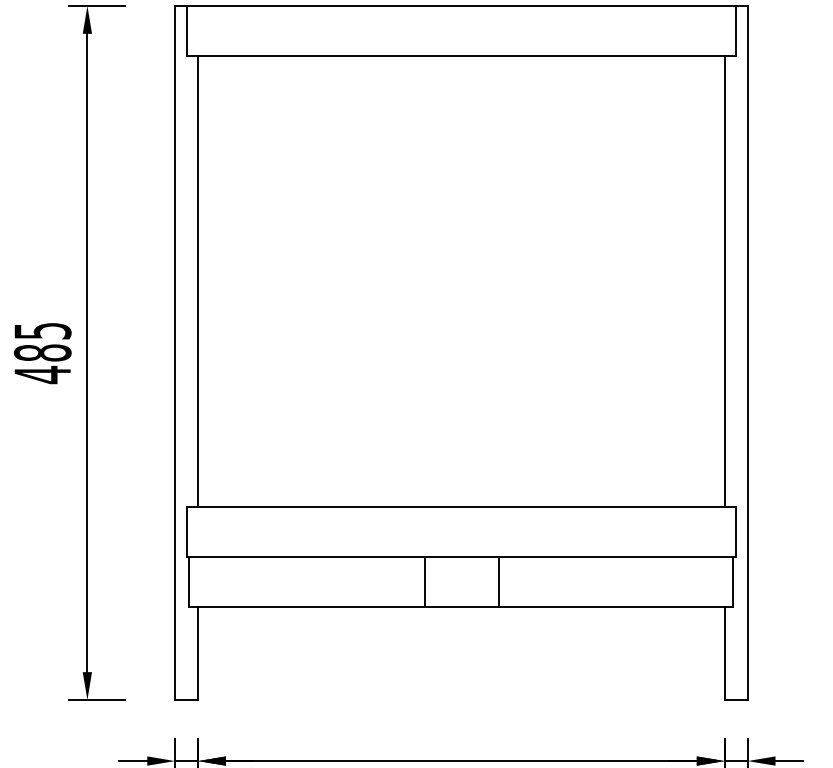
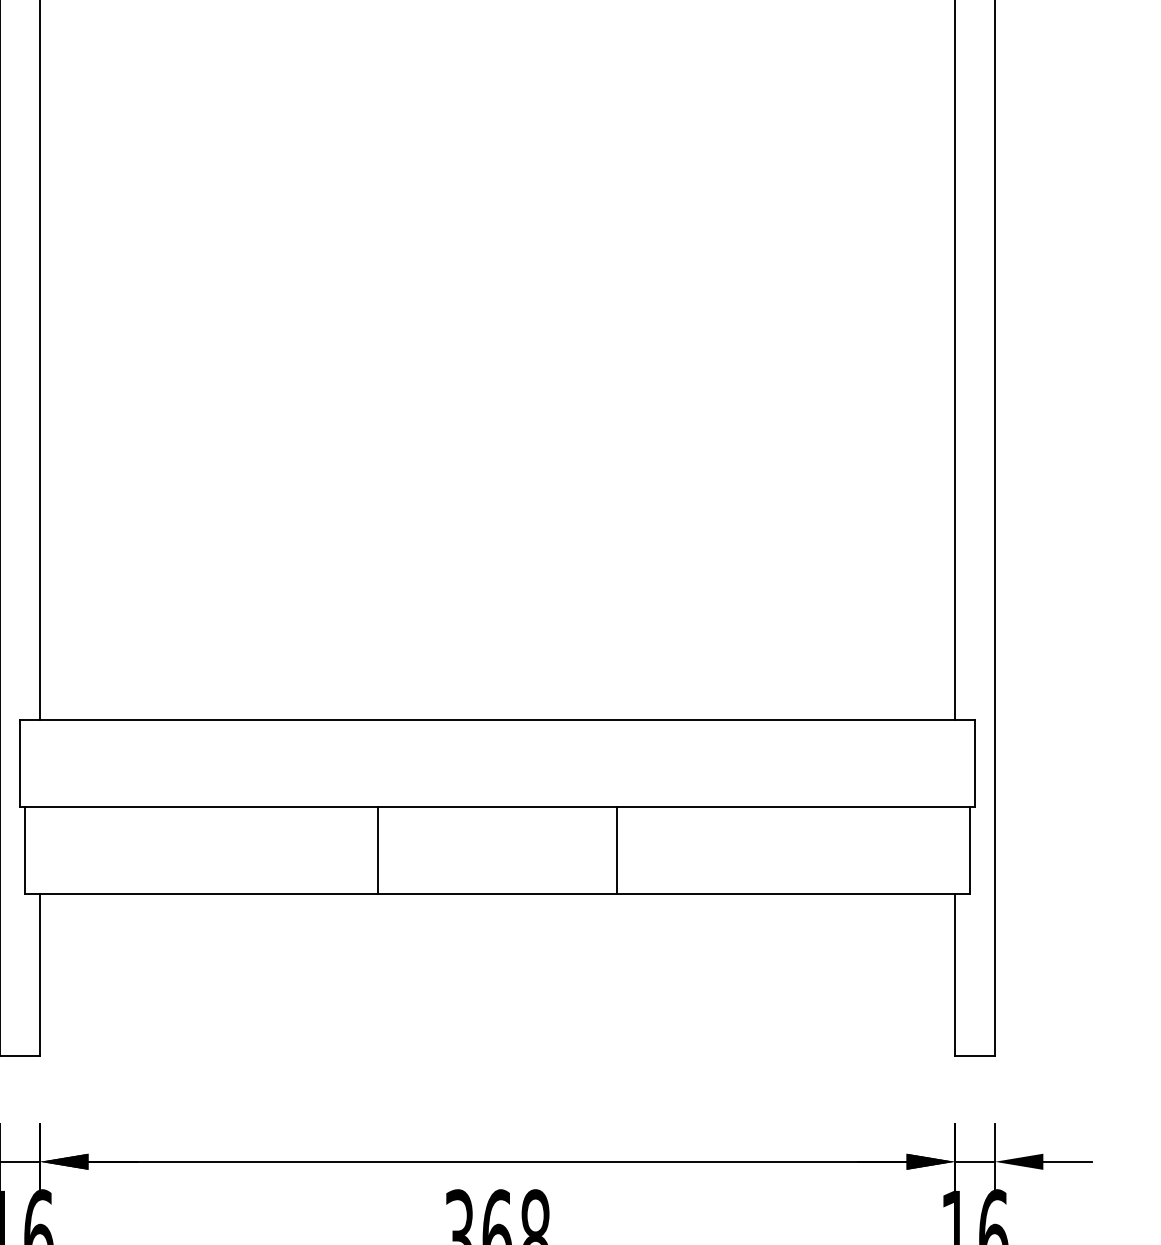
line: (424, 581) -> (377, 849), moved
line: (499, 581) -> (617, 849), moved

